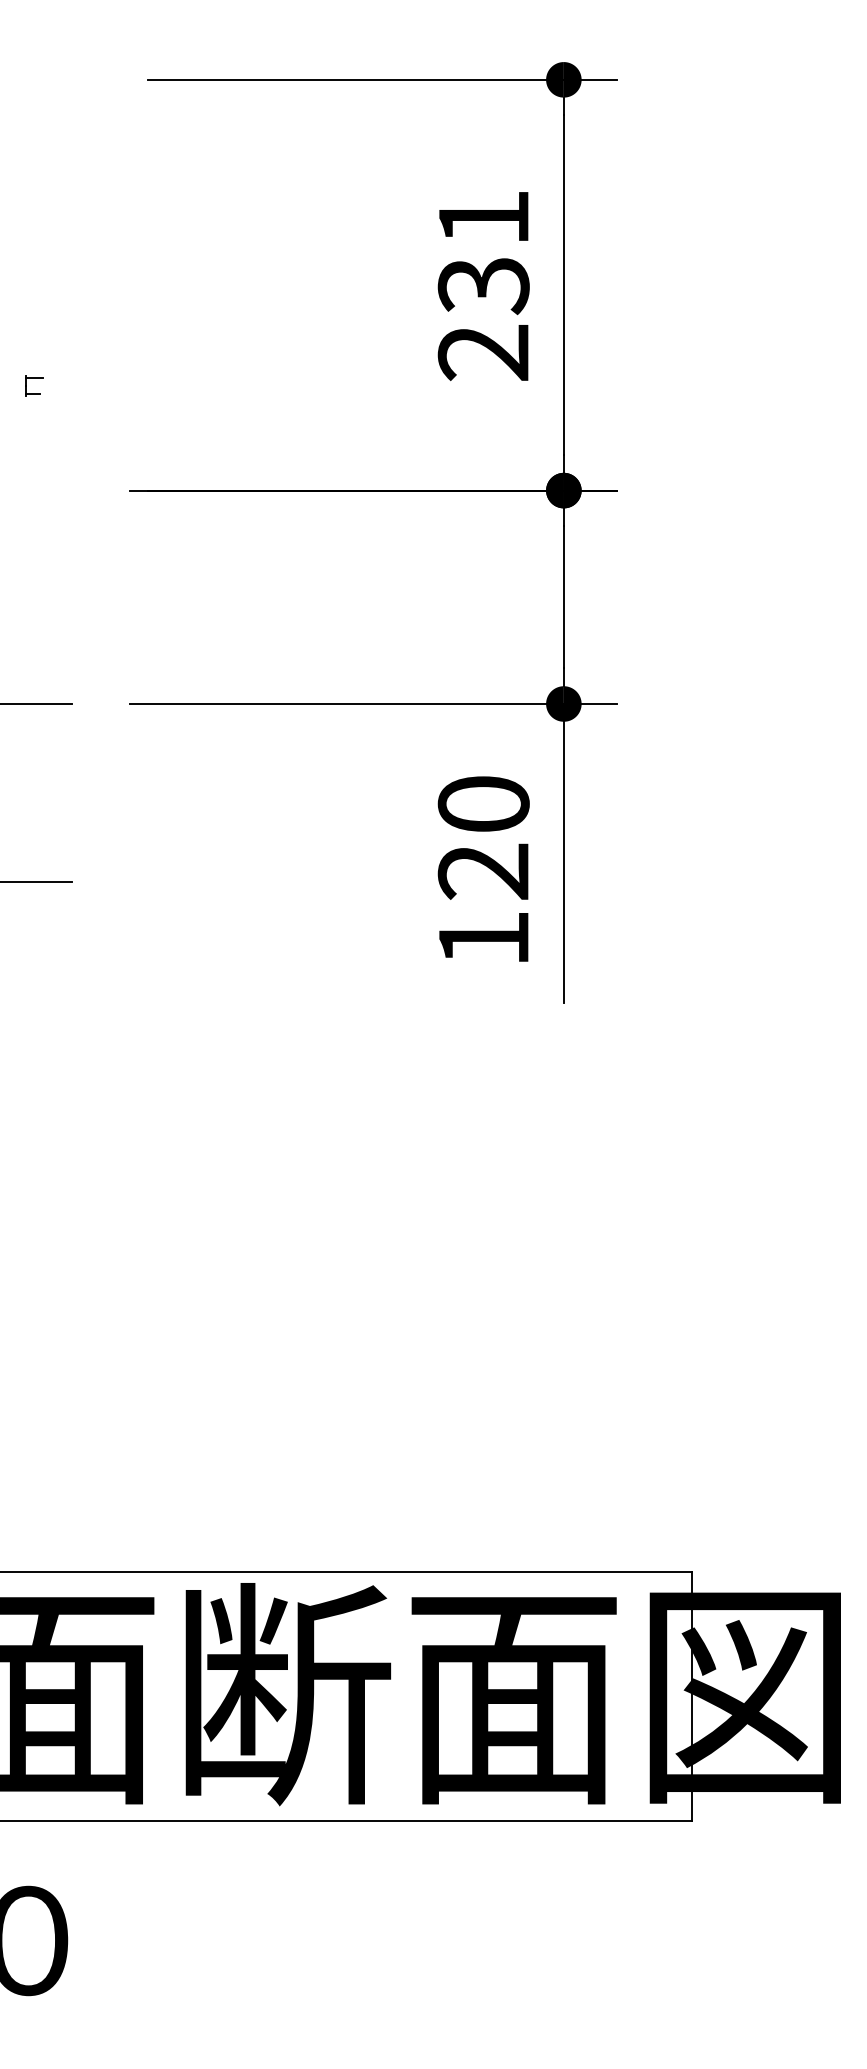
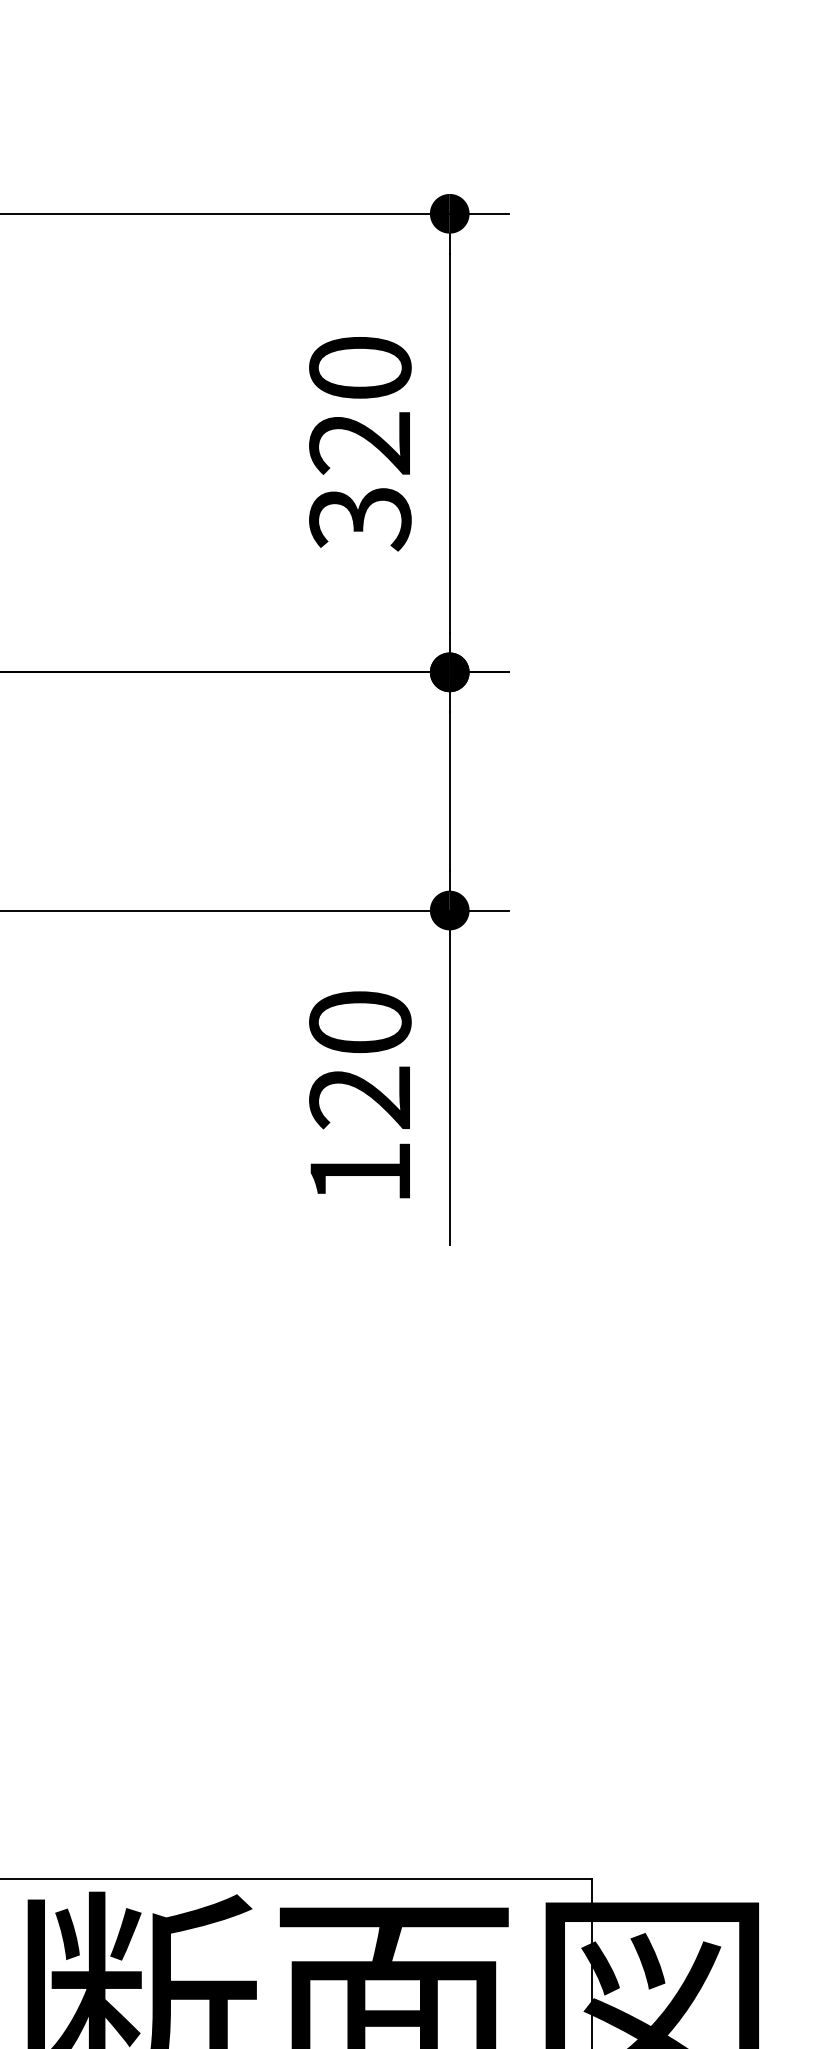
text: (483, 286) -> (360, 444), 231 -> 320

